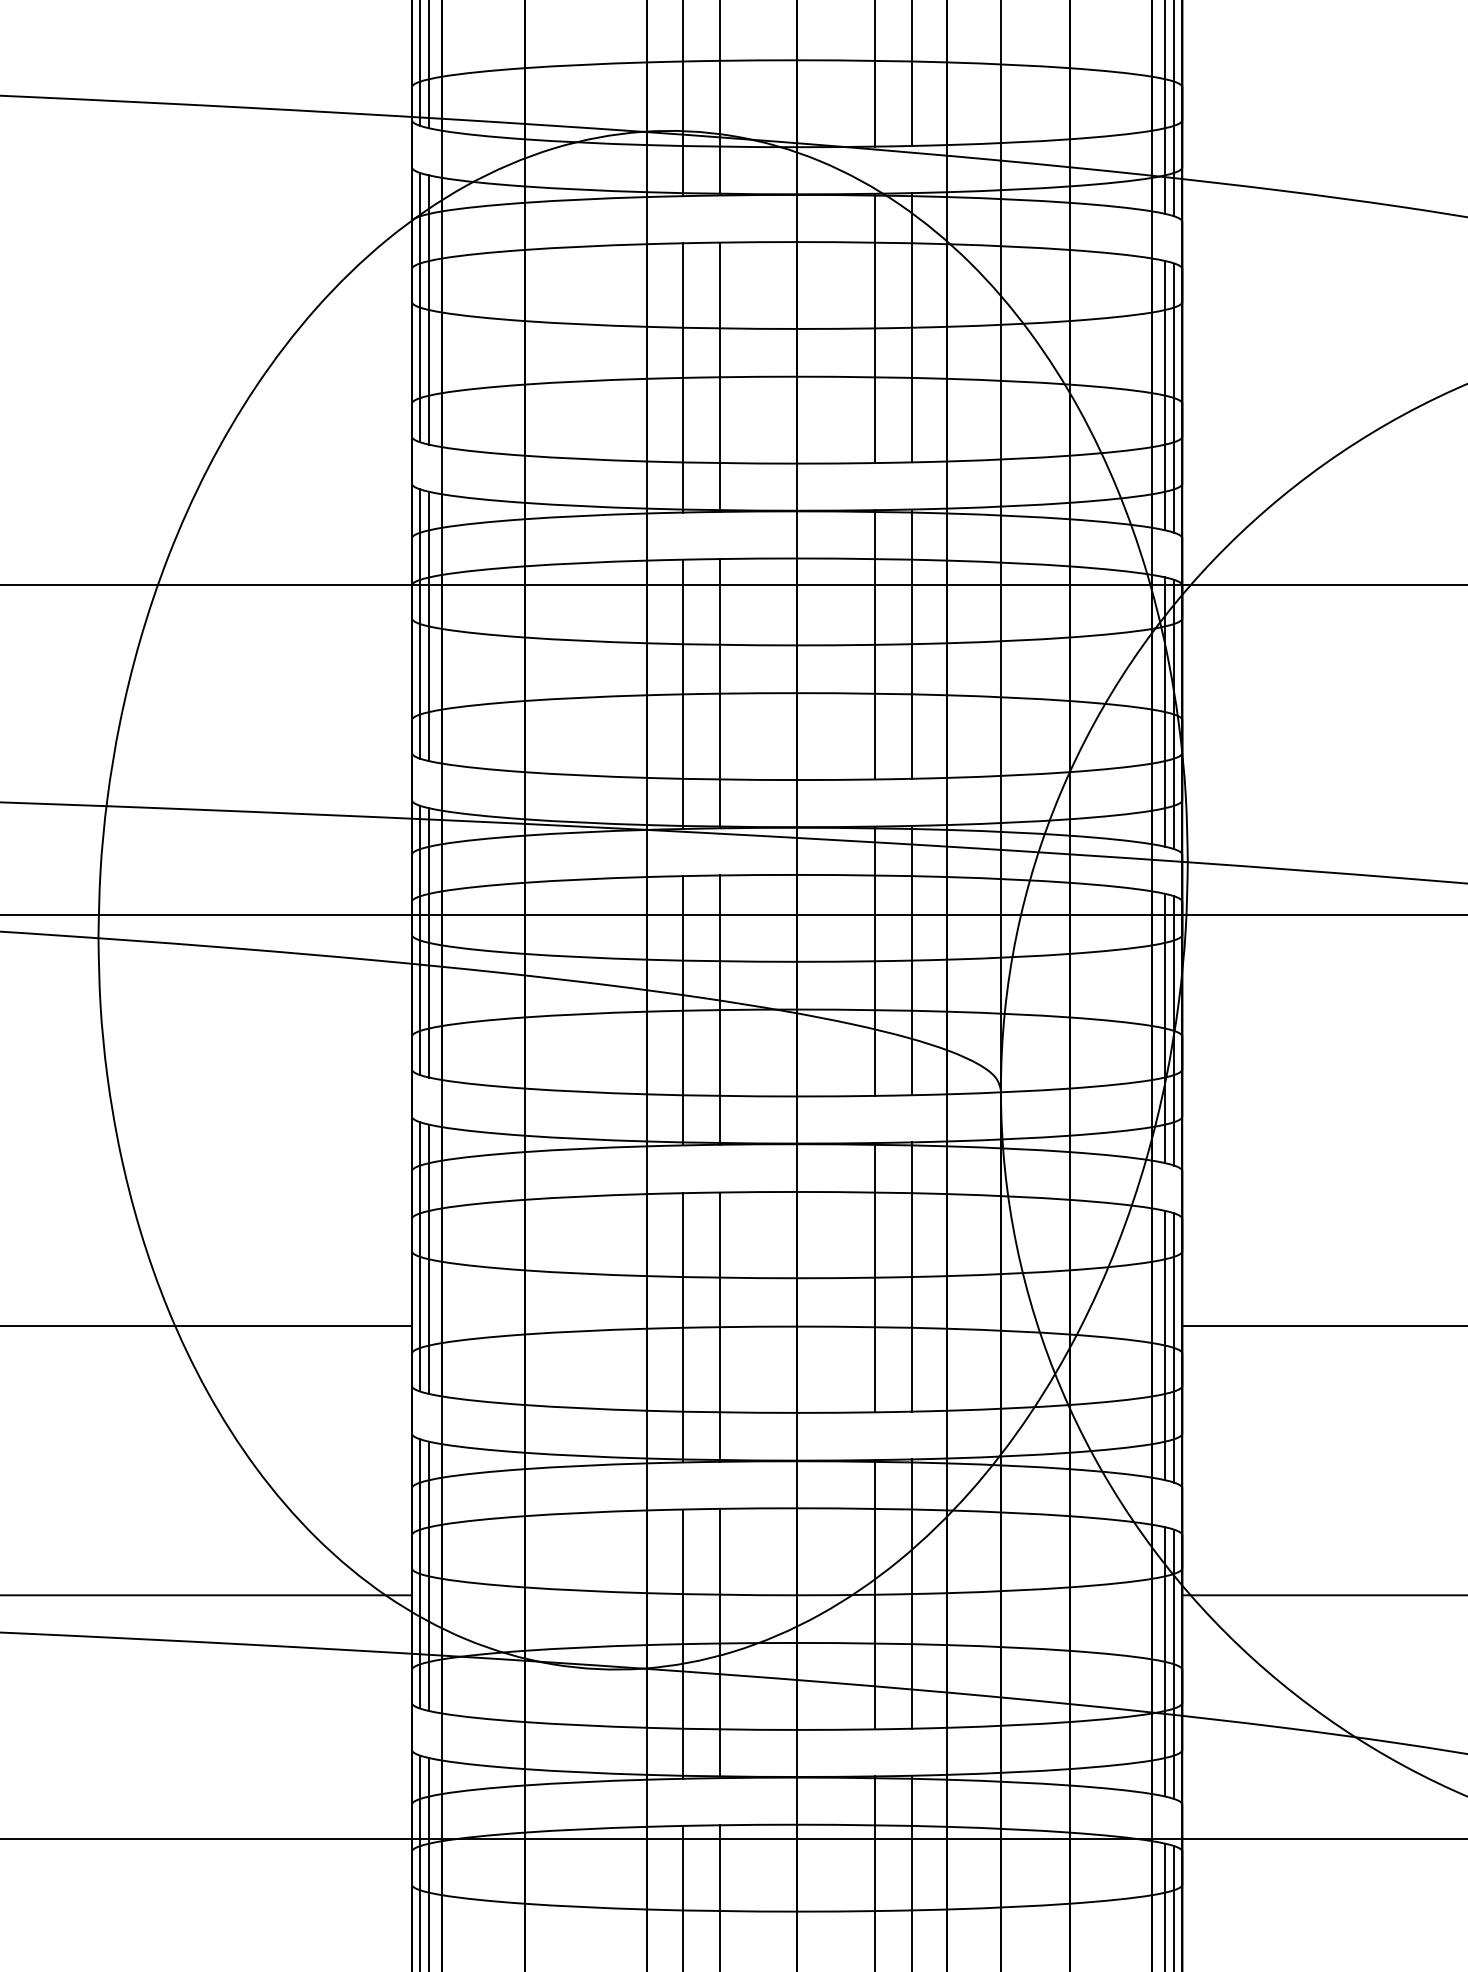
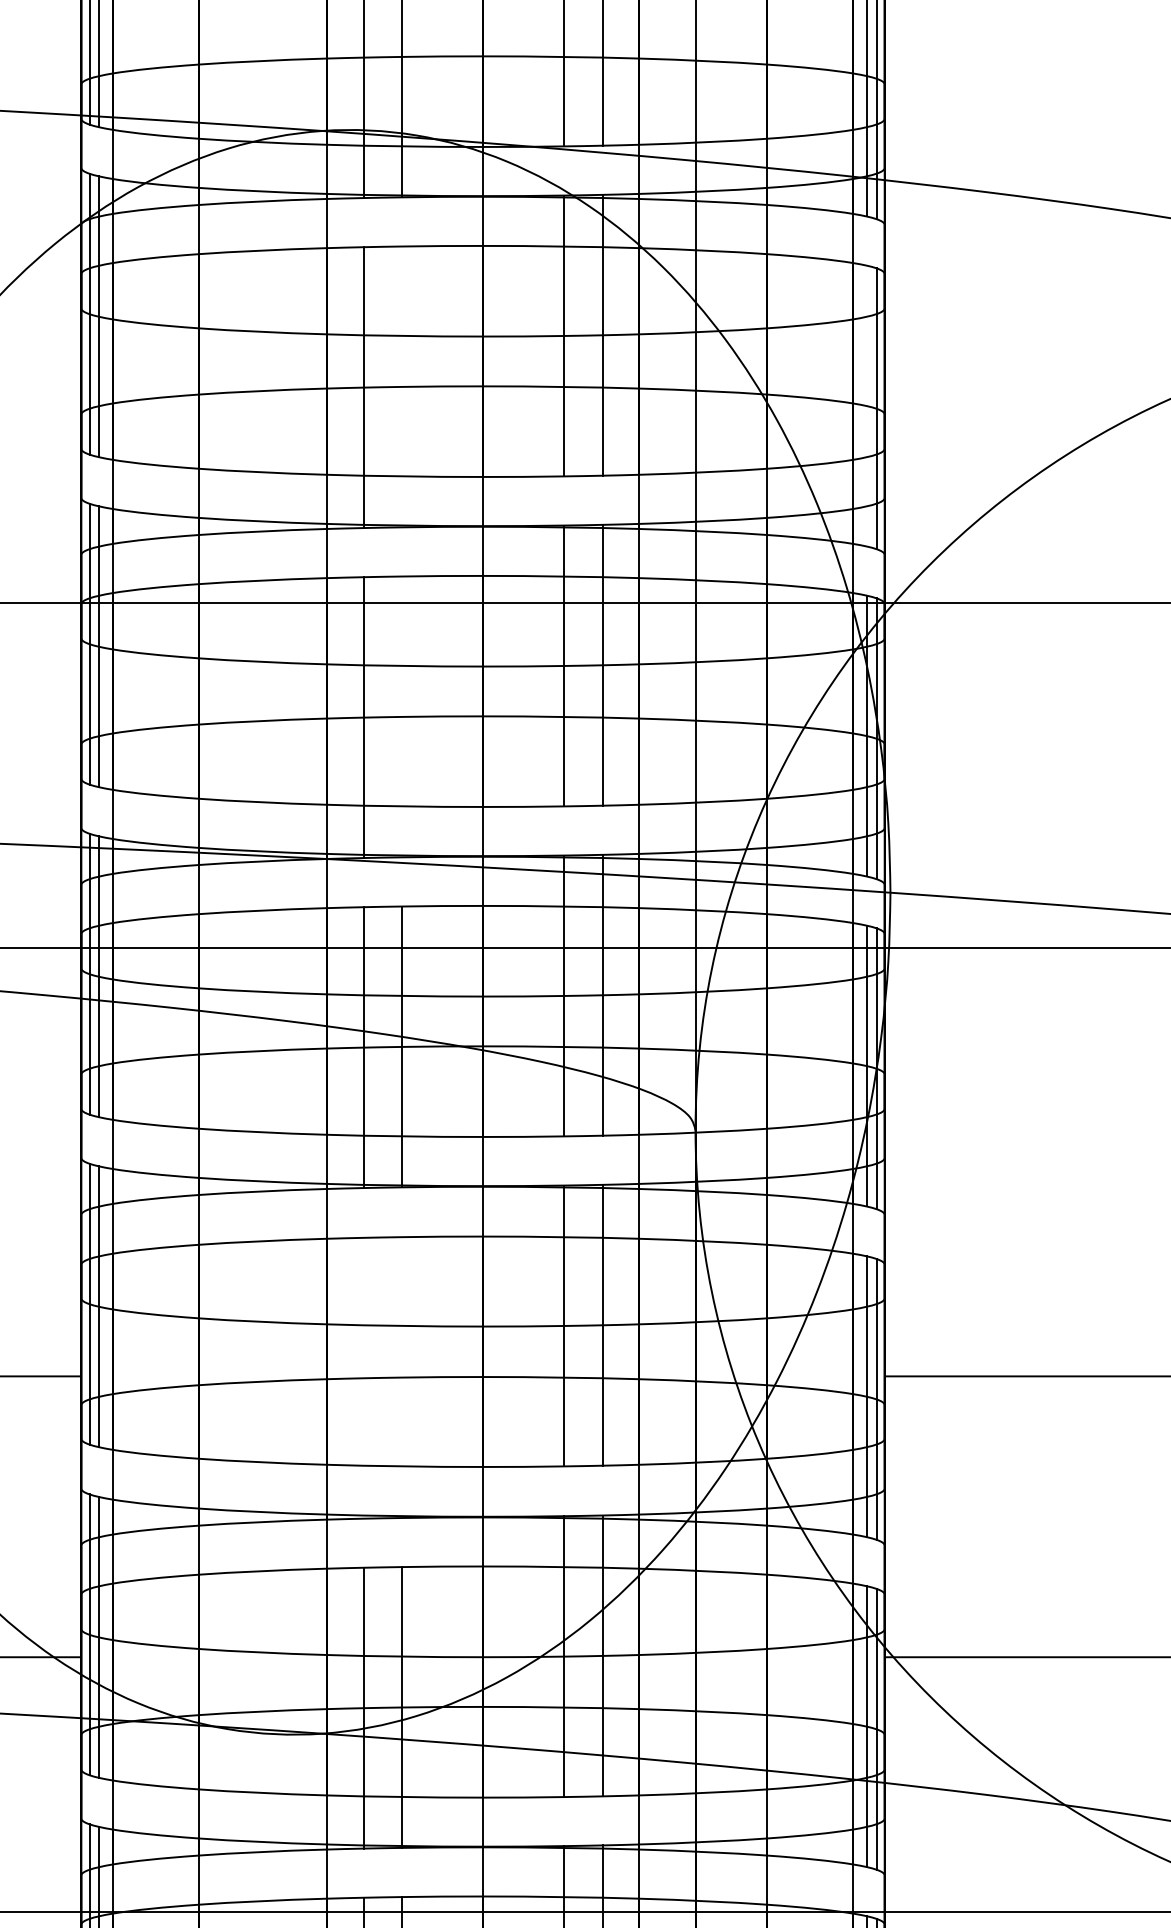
line: (719, 376) -> (402, 386), removed
line: (1164, 395) -> (866, 405), removed
line: (719, 693) -> (402, 716), removed
line: (719, 1326) -> (402, 1376), removed
line: (682, 1327) -> (363, 1377), removed

